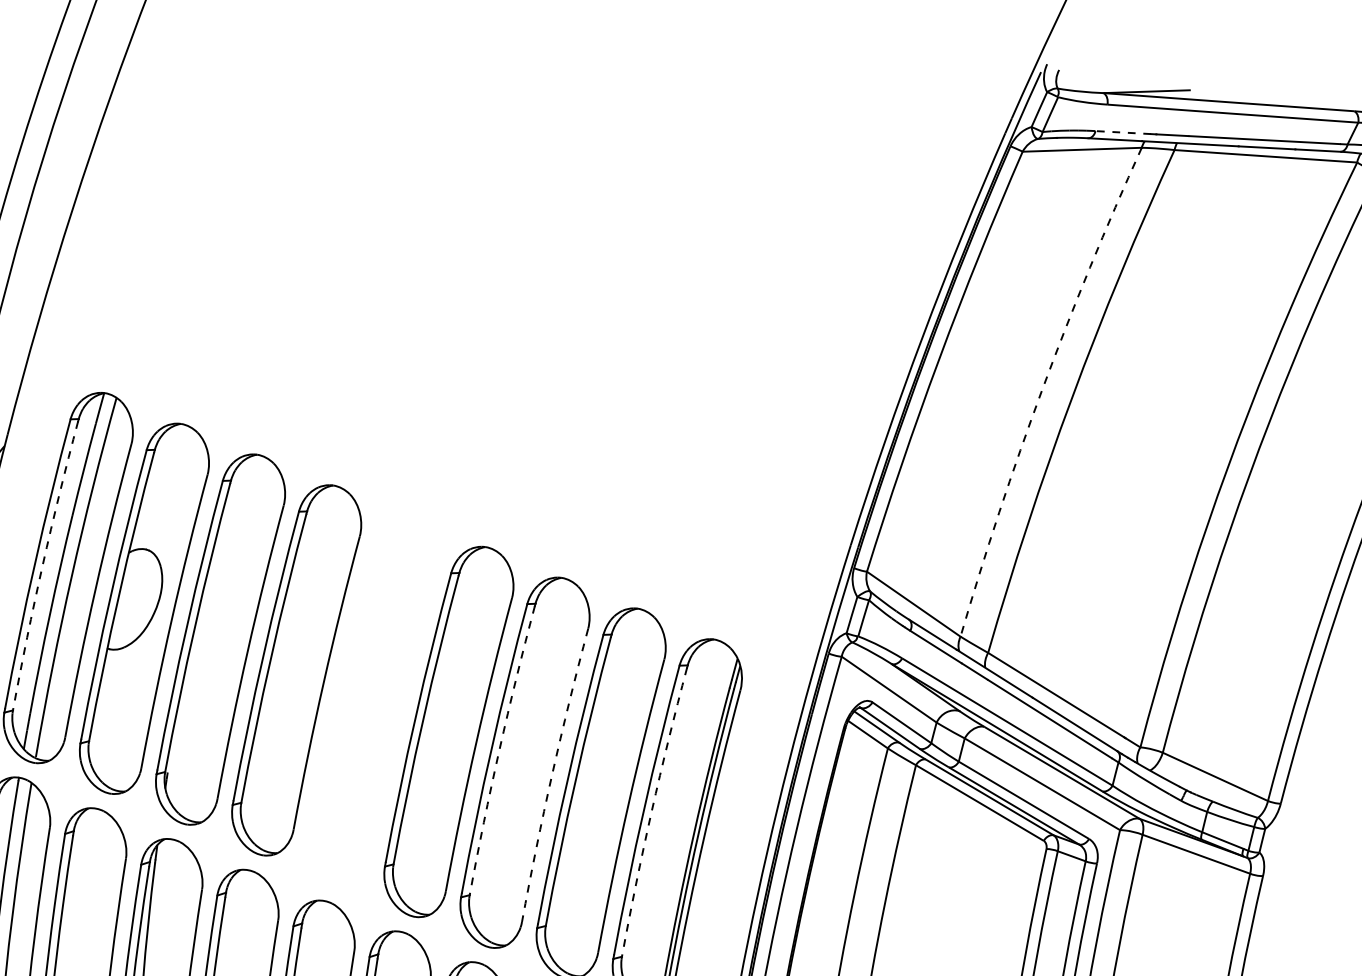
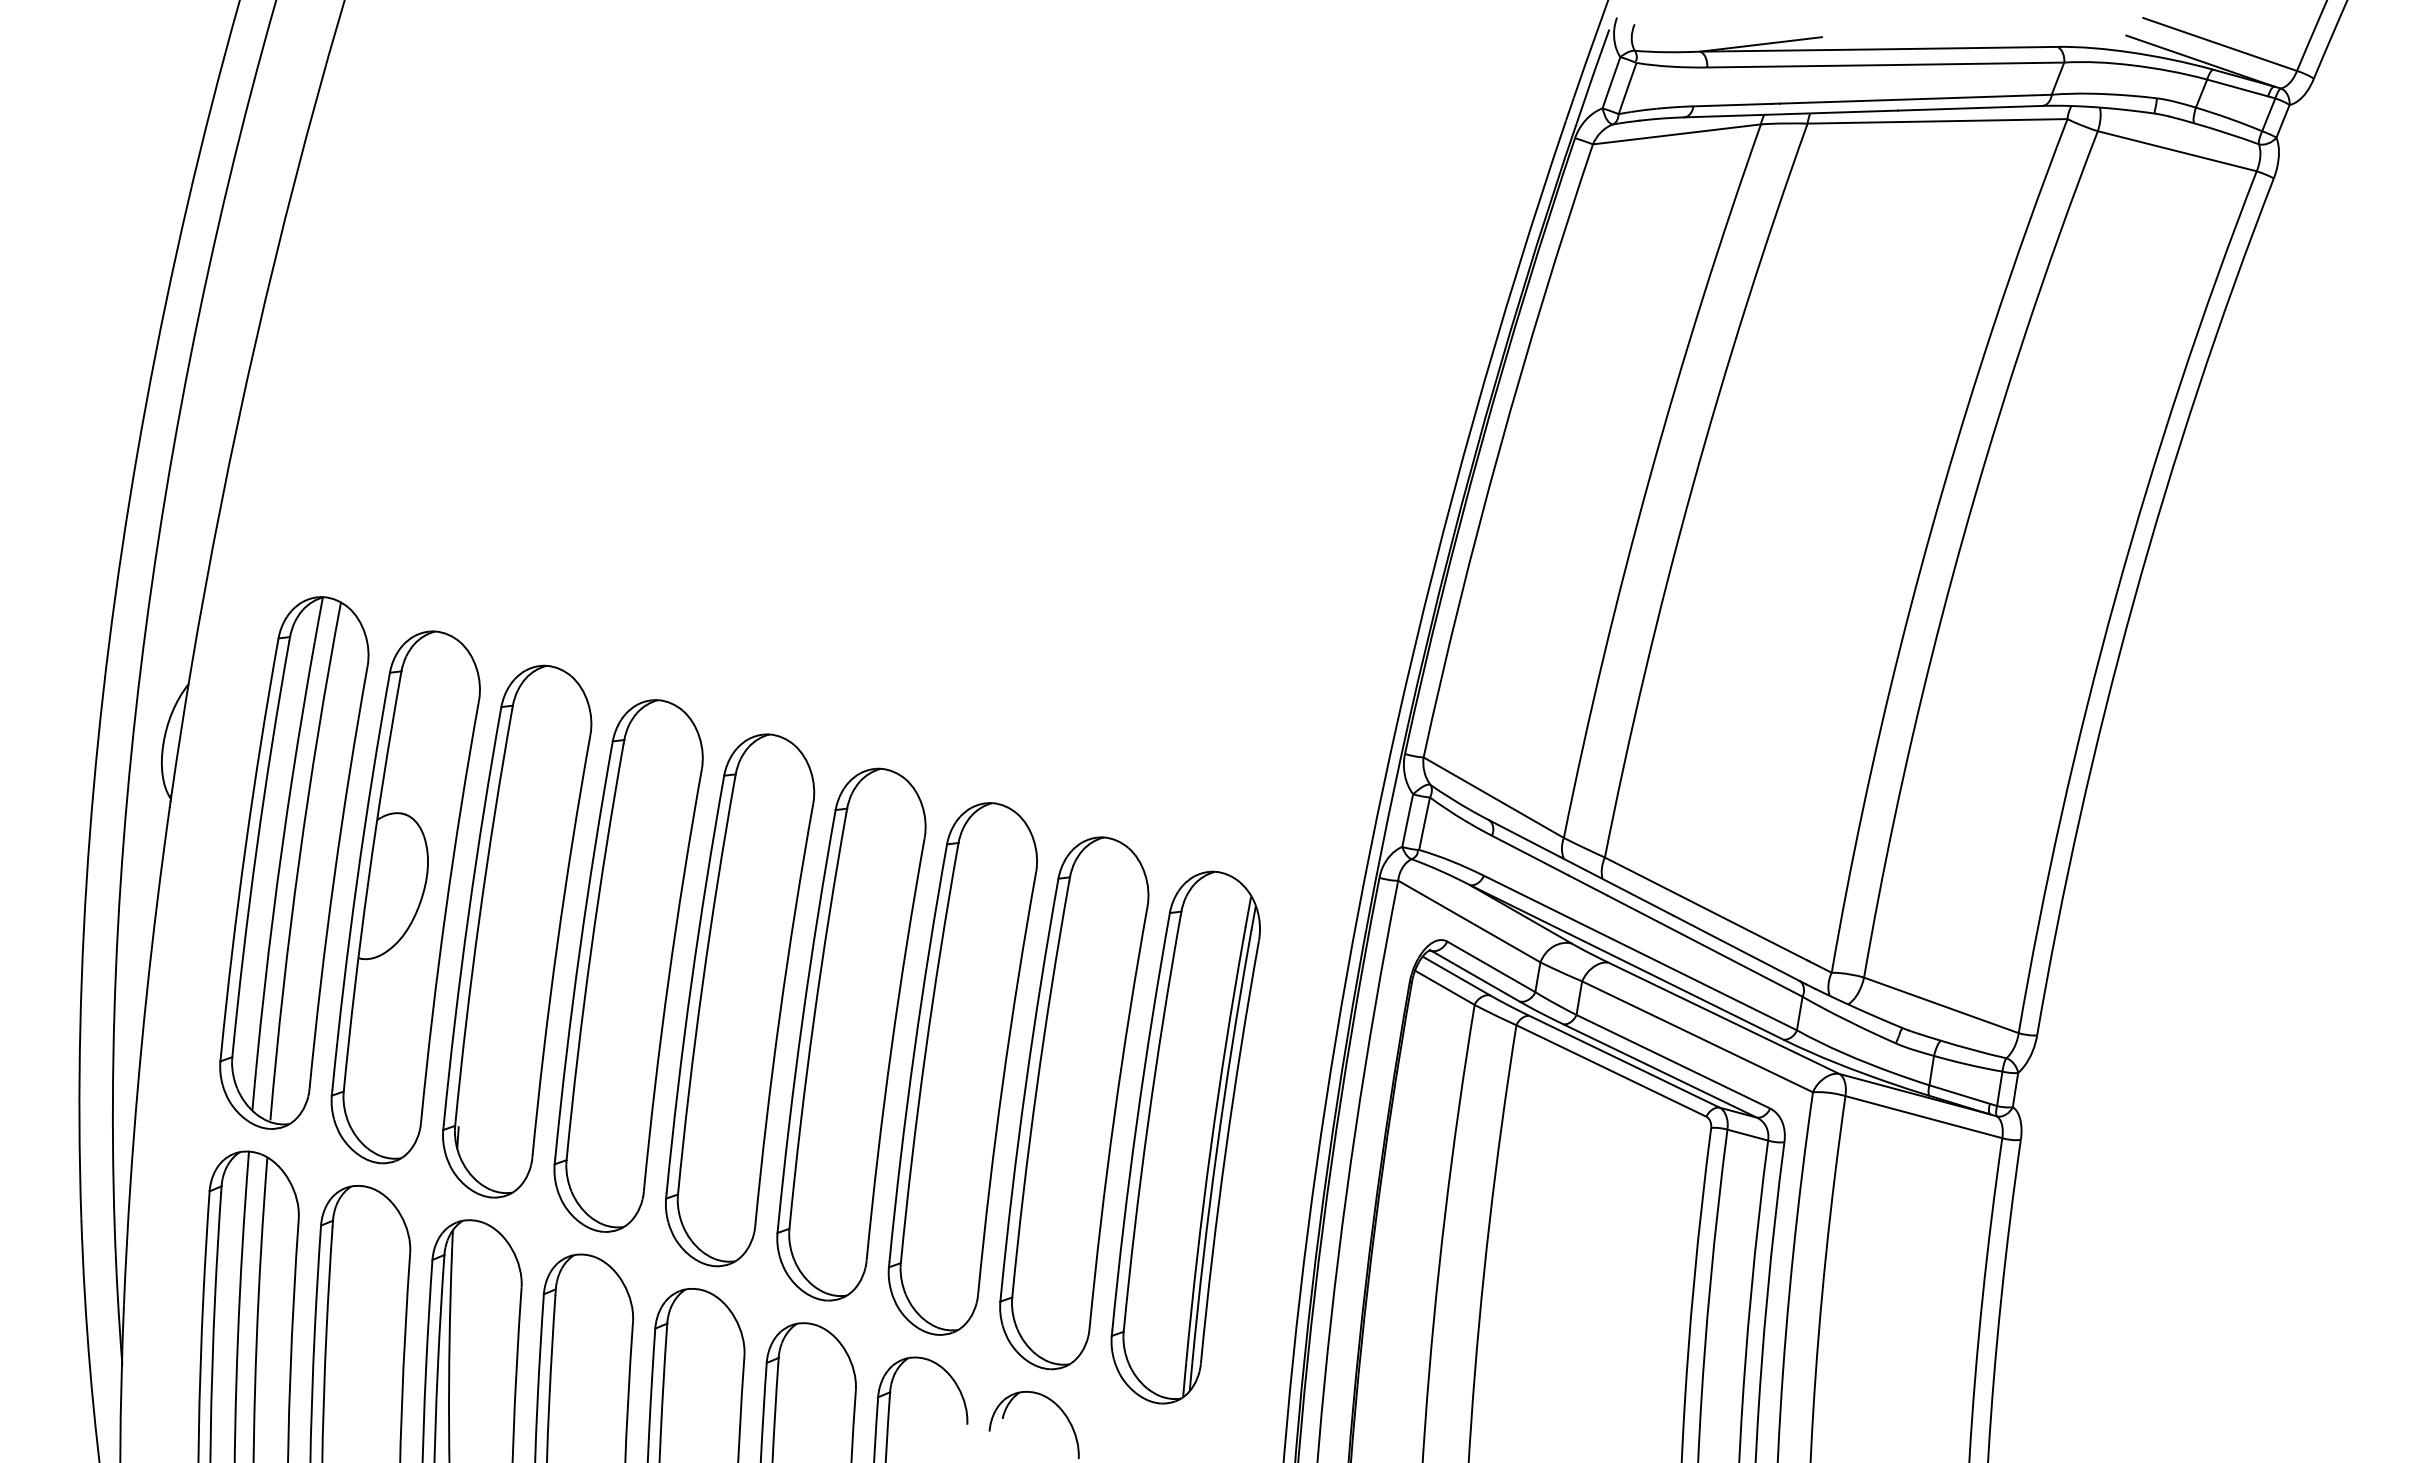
line: (1122, 132) -> (1732, 105), dashed -> solid
arc: (1042, 388) -> (1649, 477), dashed -> solid
arc: (42, 565) -> (256, 848), dashed -> solid
part: (372, 701) -> (740, 1000), added
arc: (499, 750) -> (925, 1054), dashed -> solid
arc: (551, 774) -> (1002, 1082), dashed -> solid
arc: (651, 811) -> (1148, 1122), dashed -> solid

